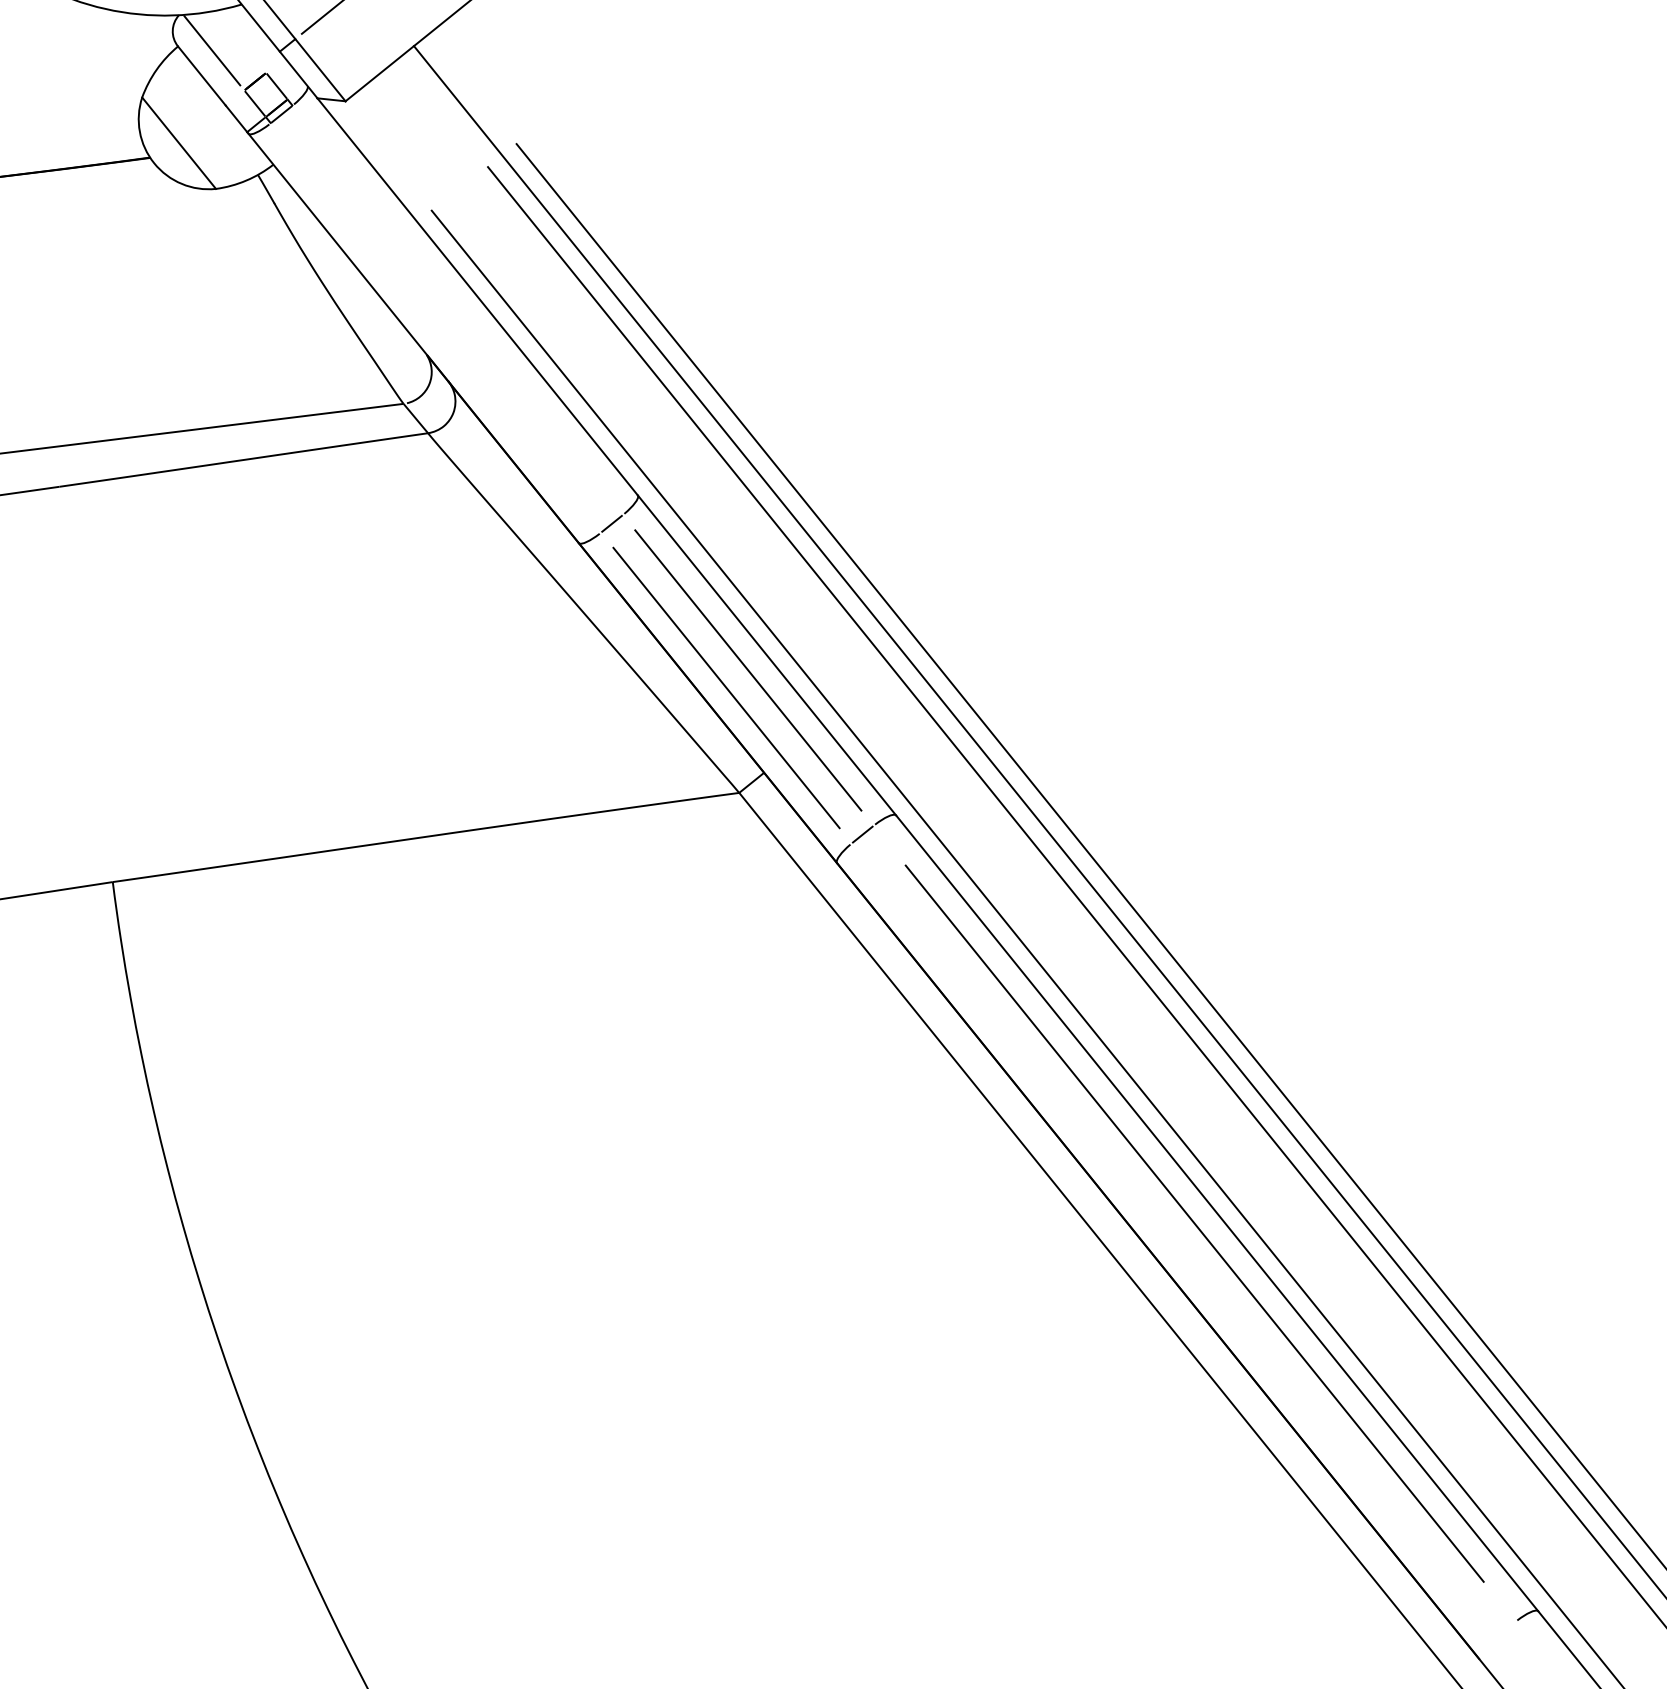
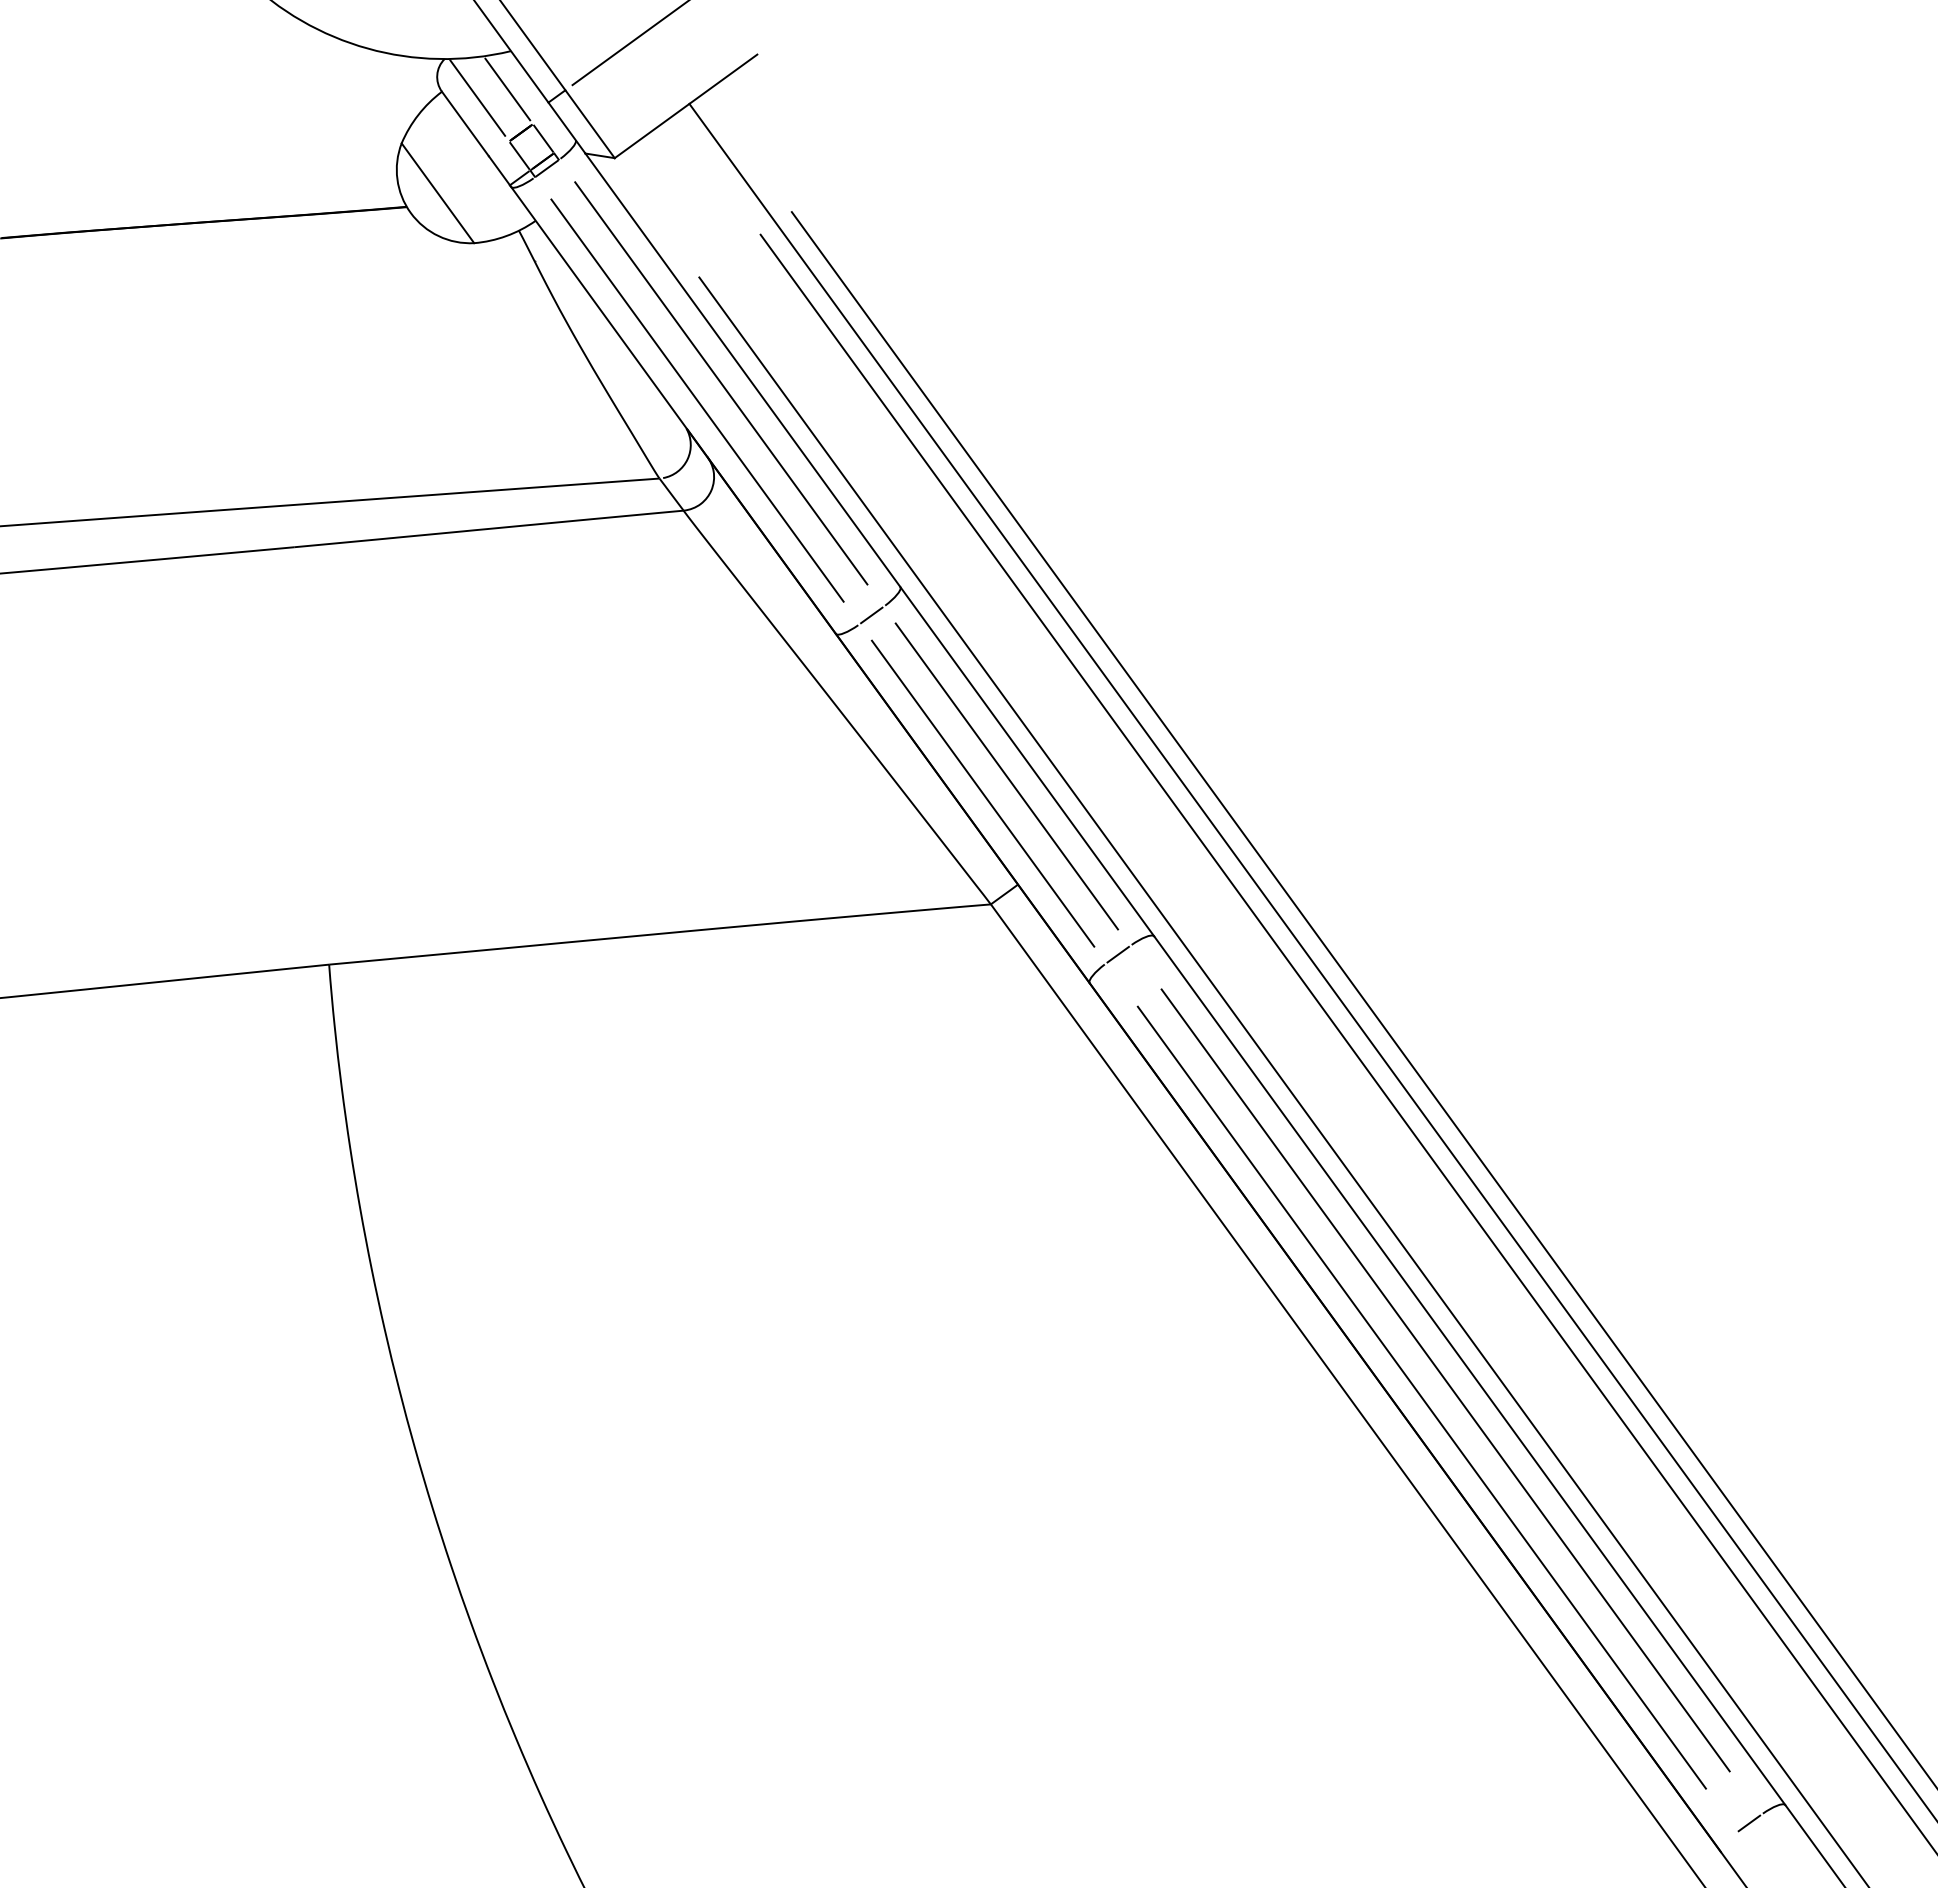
line: (240, 41) -> (507, 89), added
line: (457, 310) -> (721, 383), added
line: (435, 327) -> (697, 400), added
line: (1172, 1241) -> (1421, 1397), added
line: (1505, 1630) -> (1749, 1823), added

